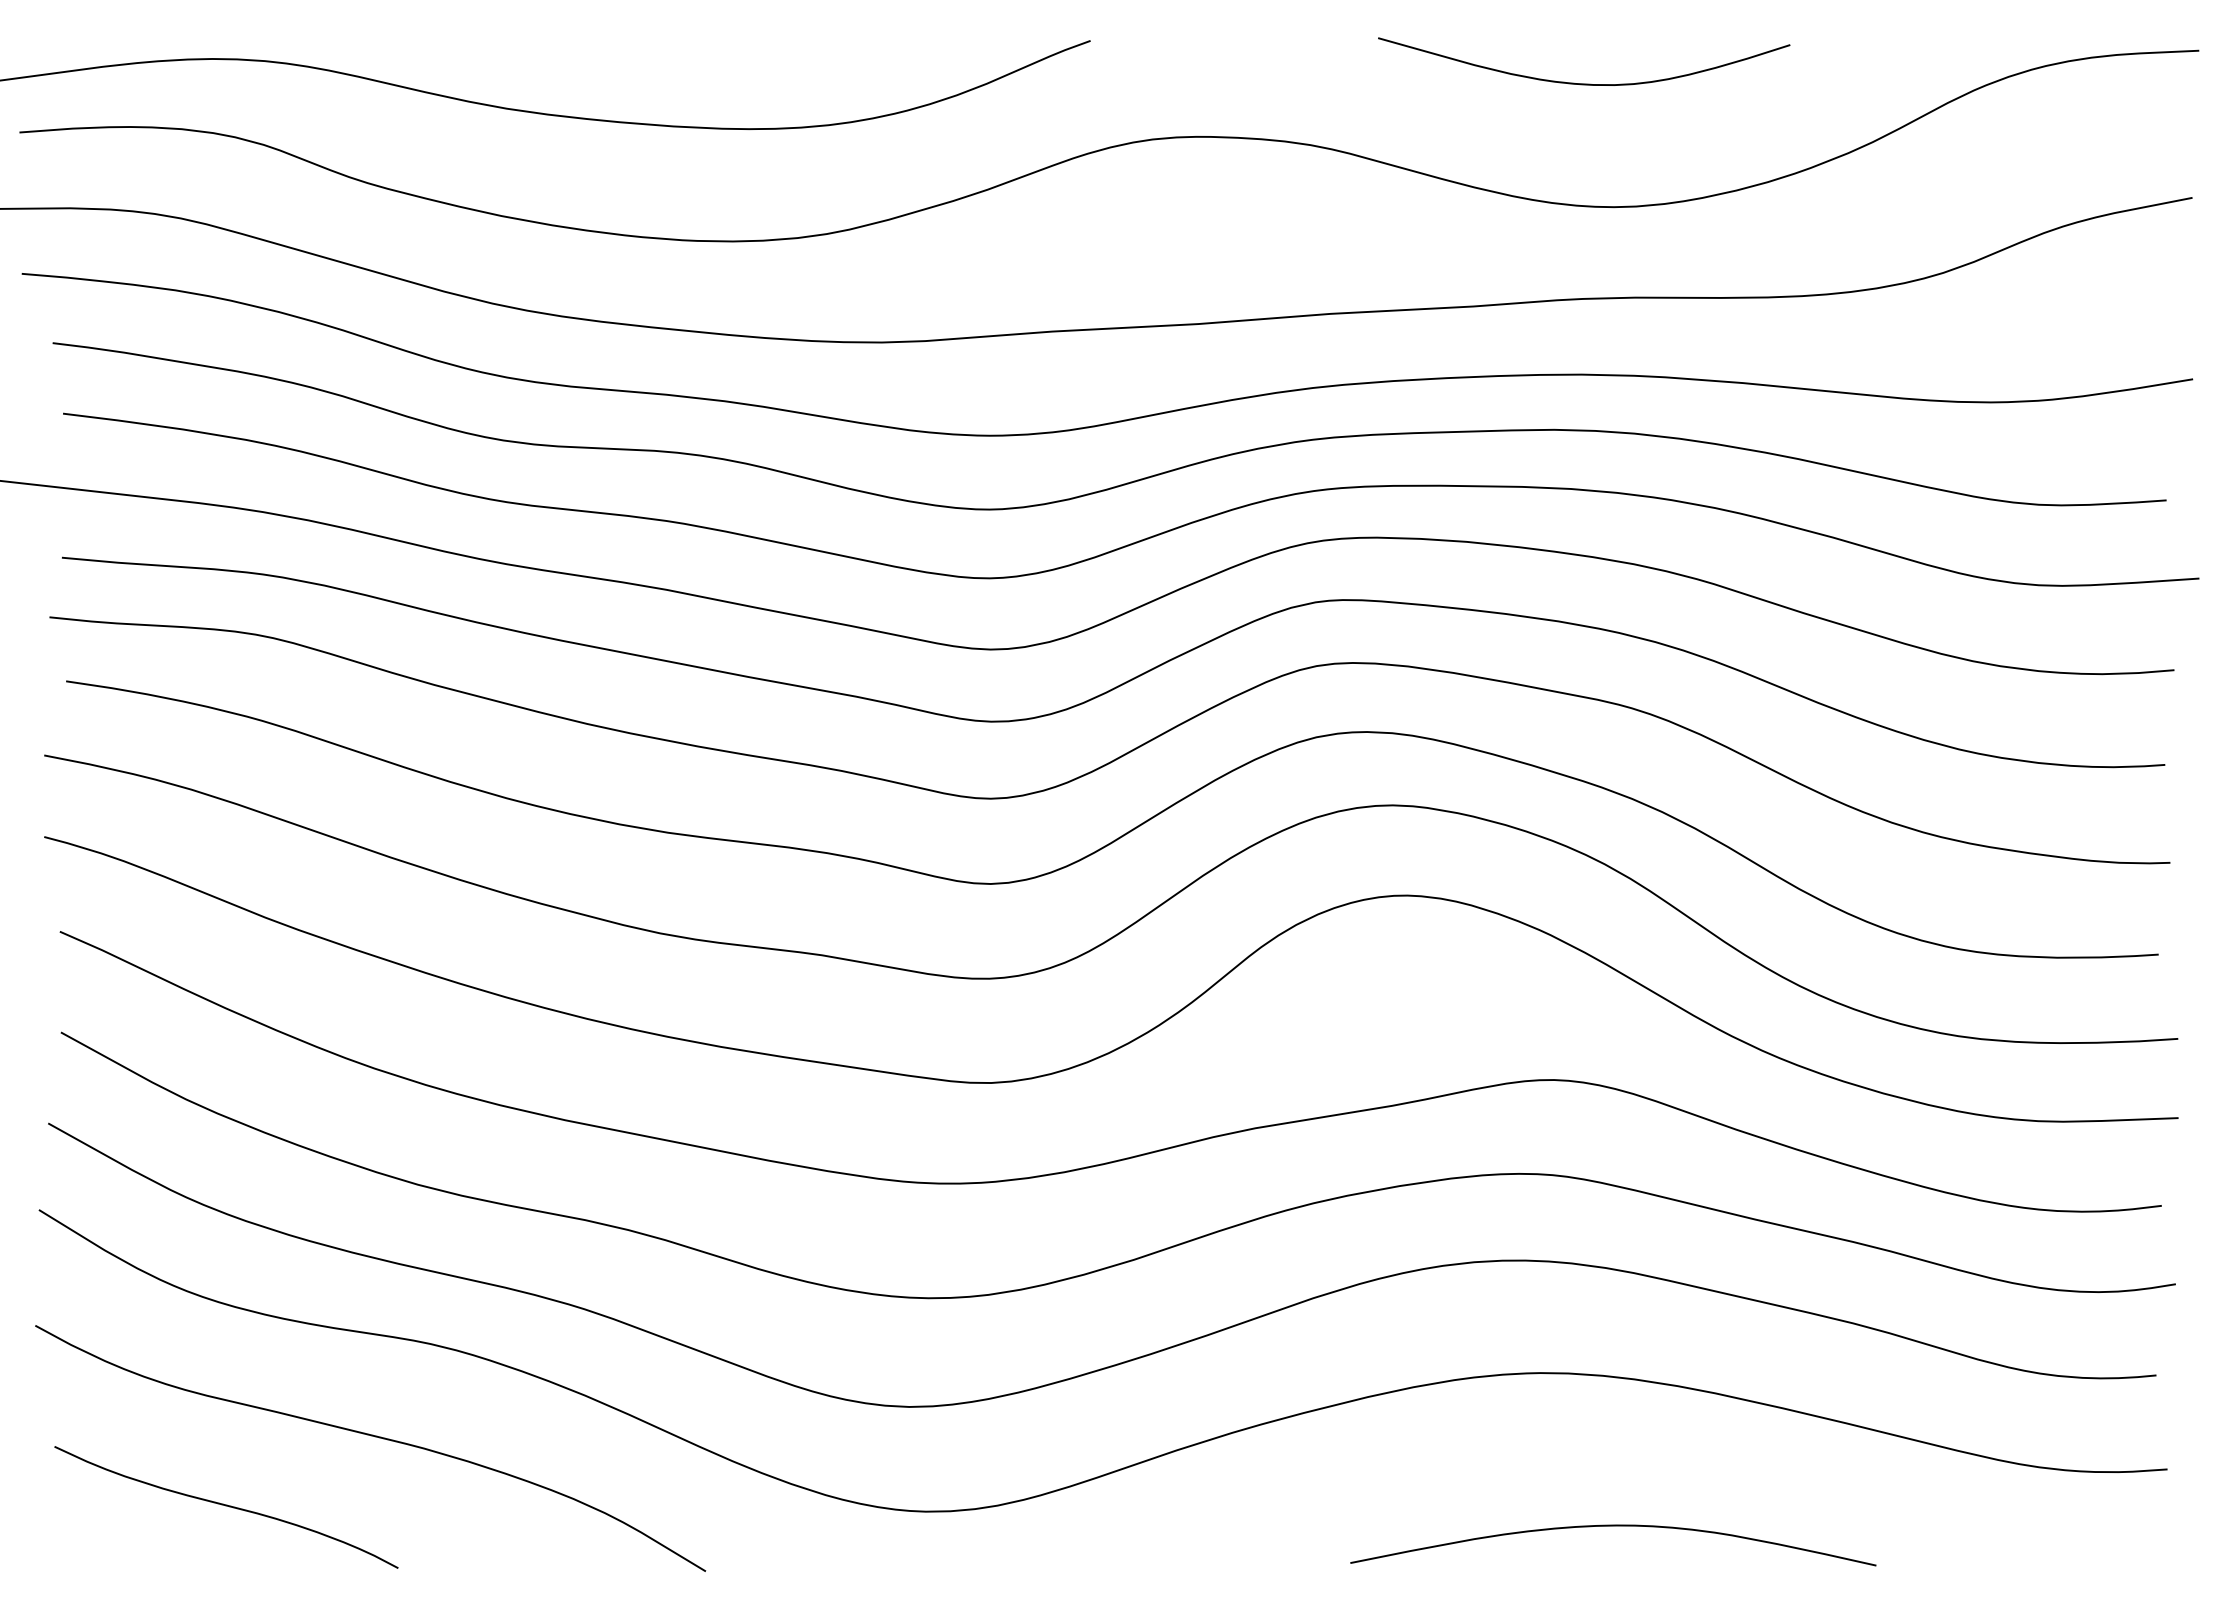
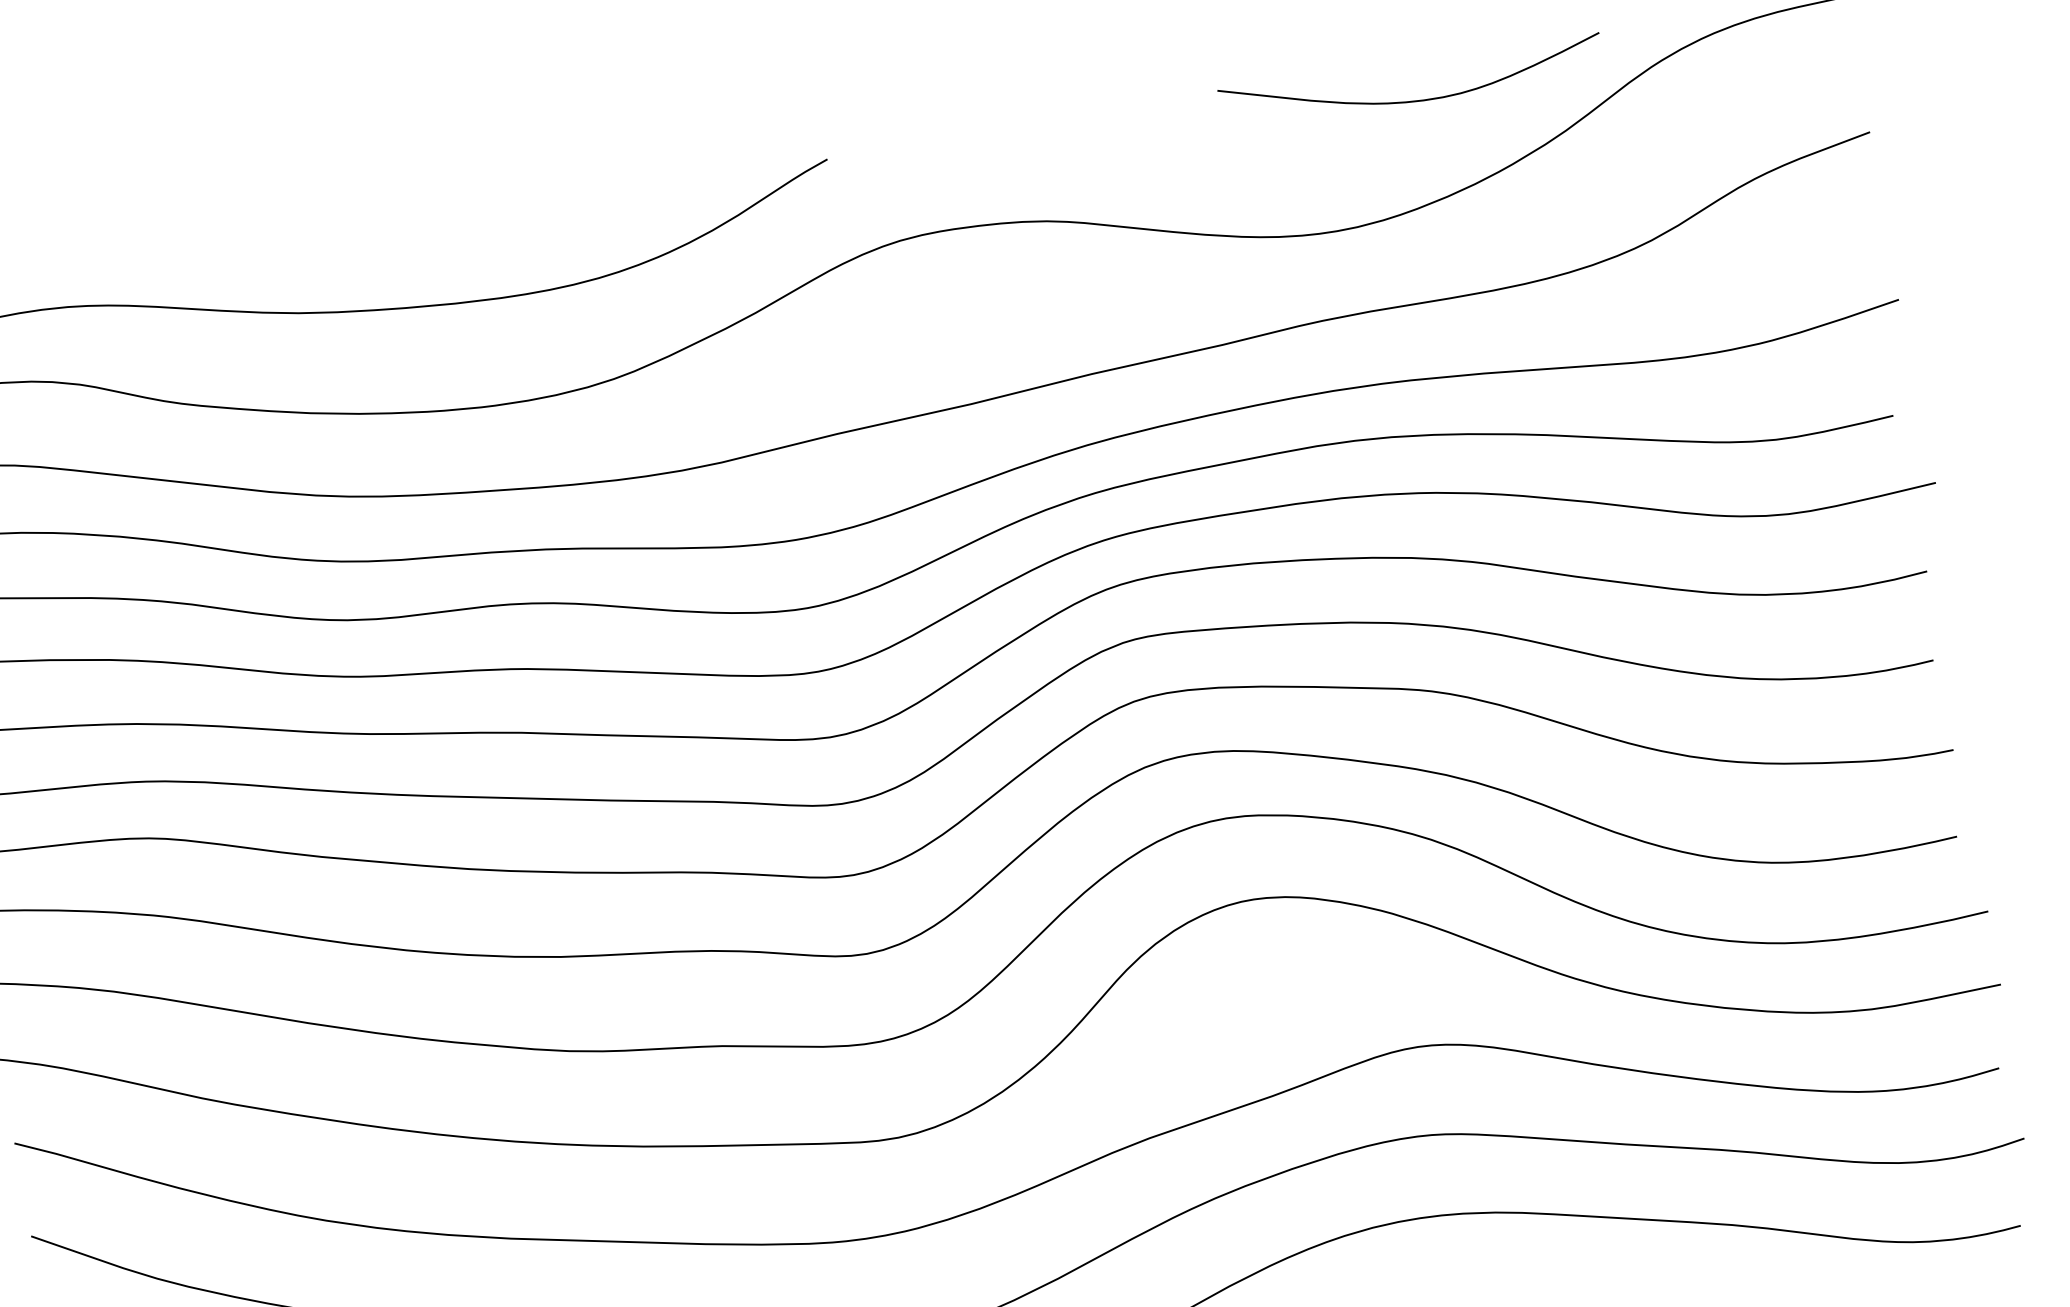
curve: (1584, 83) -> (1415, 100), moved

